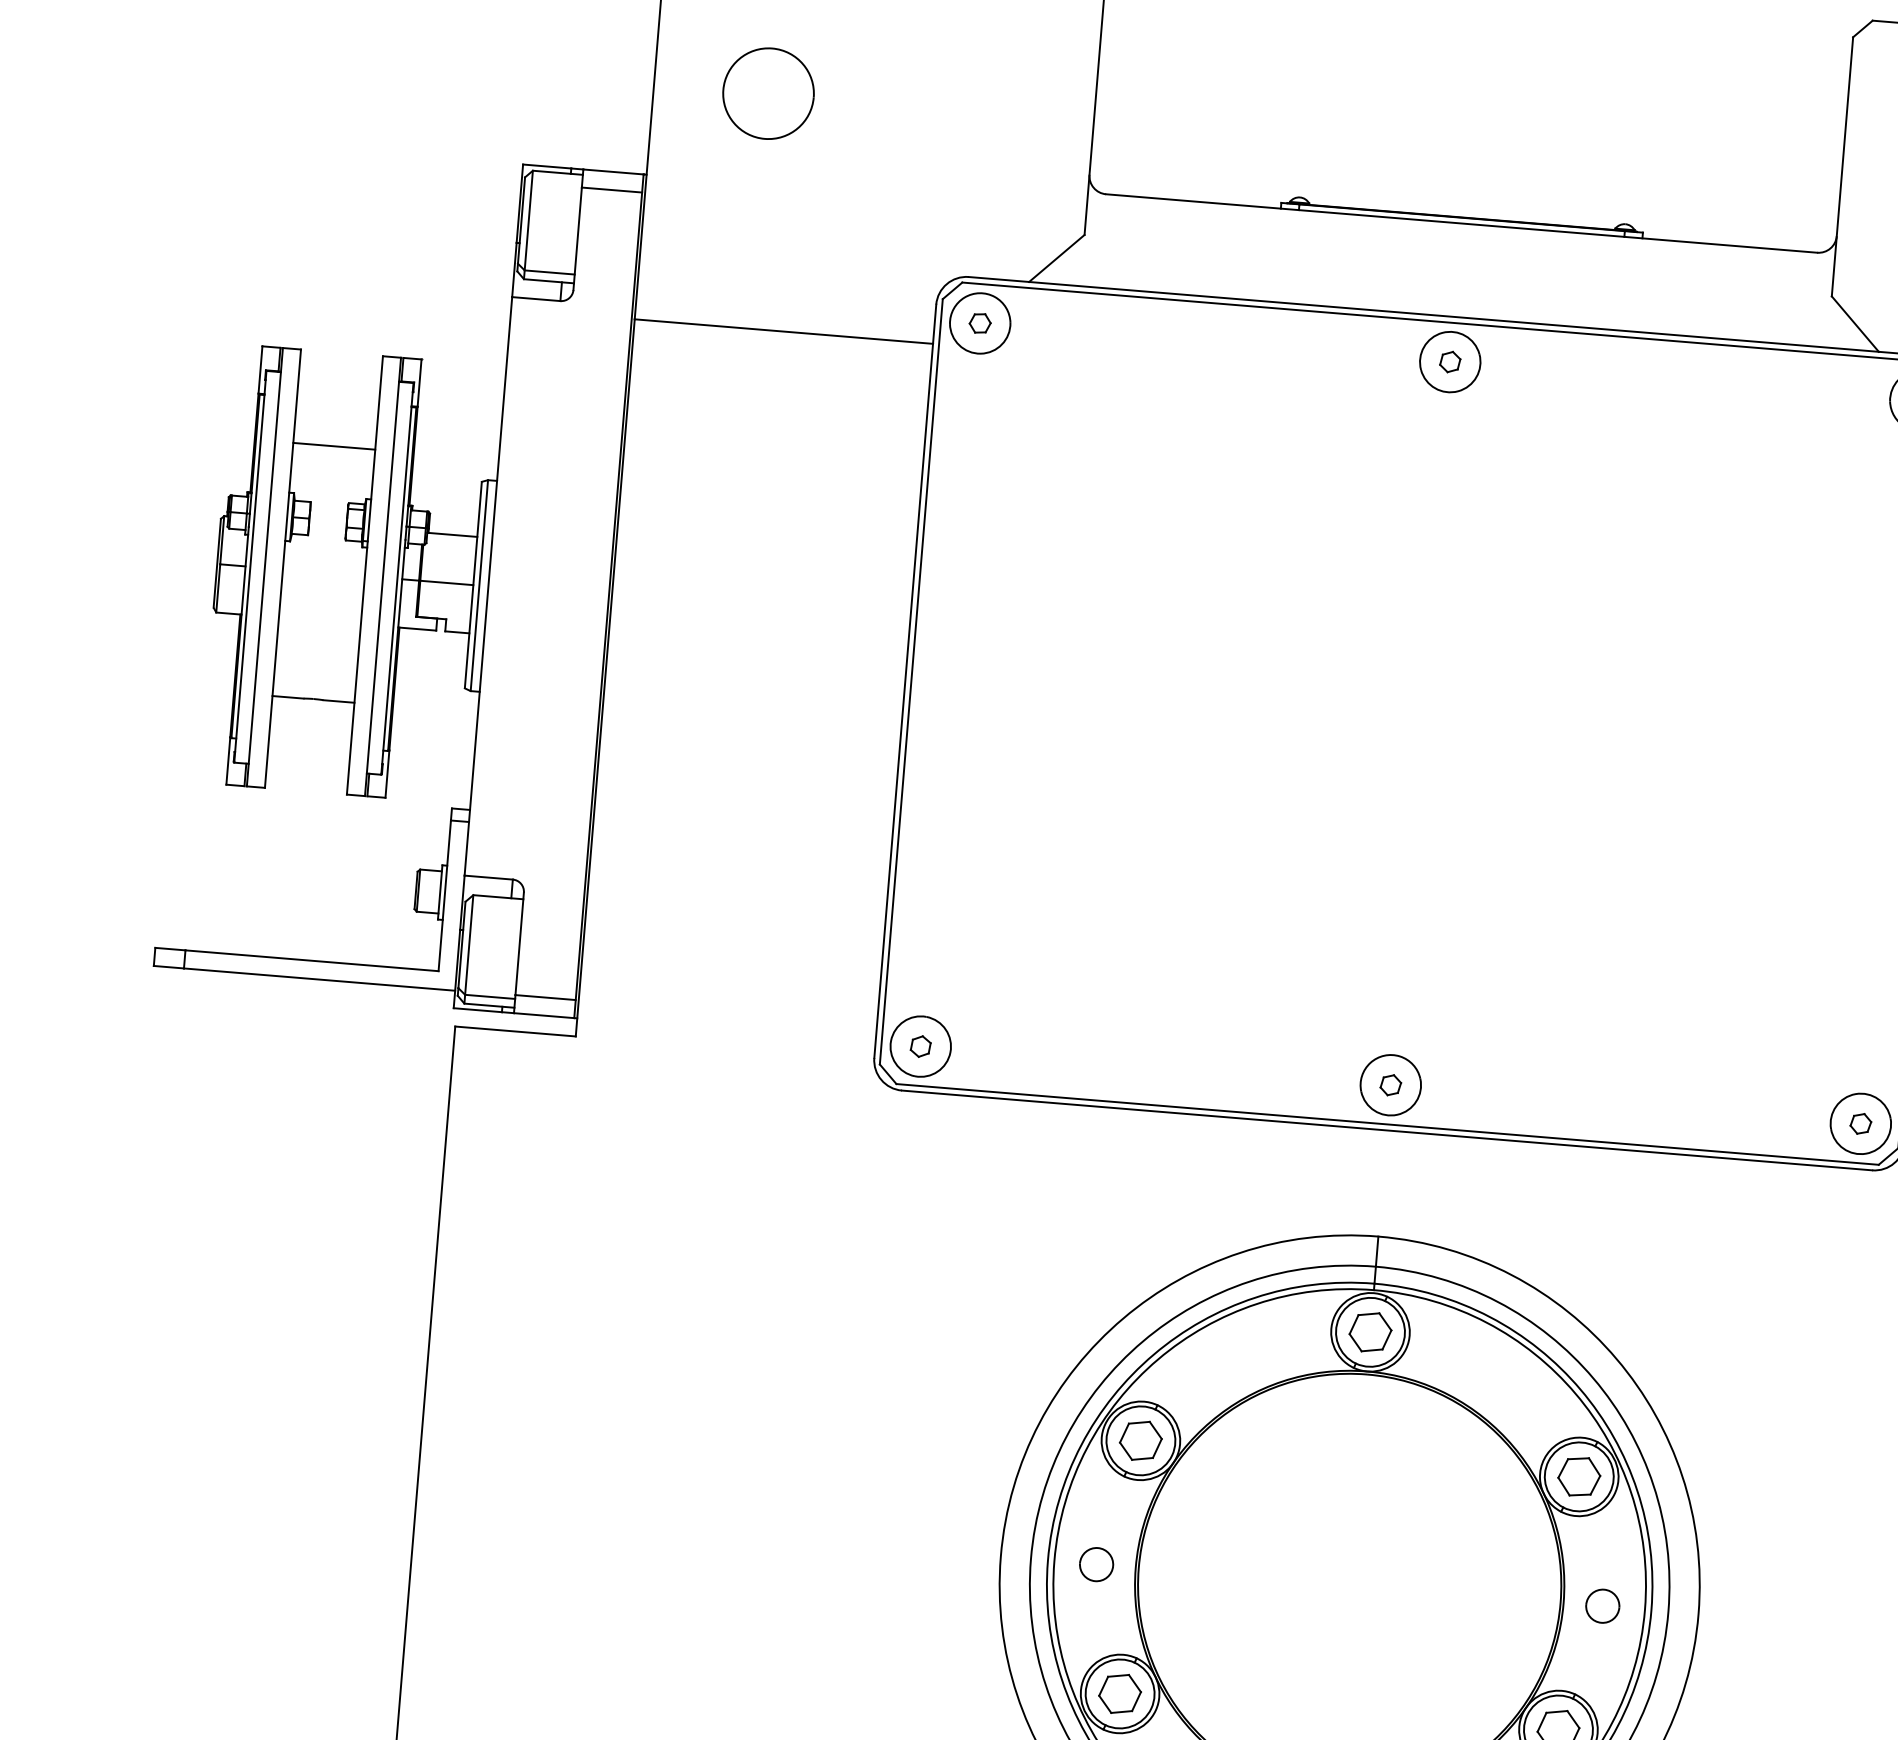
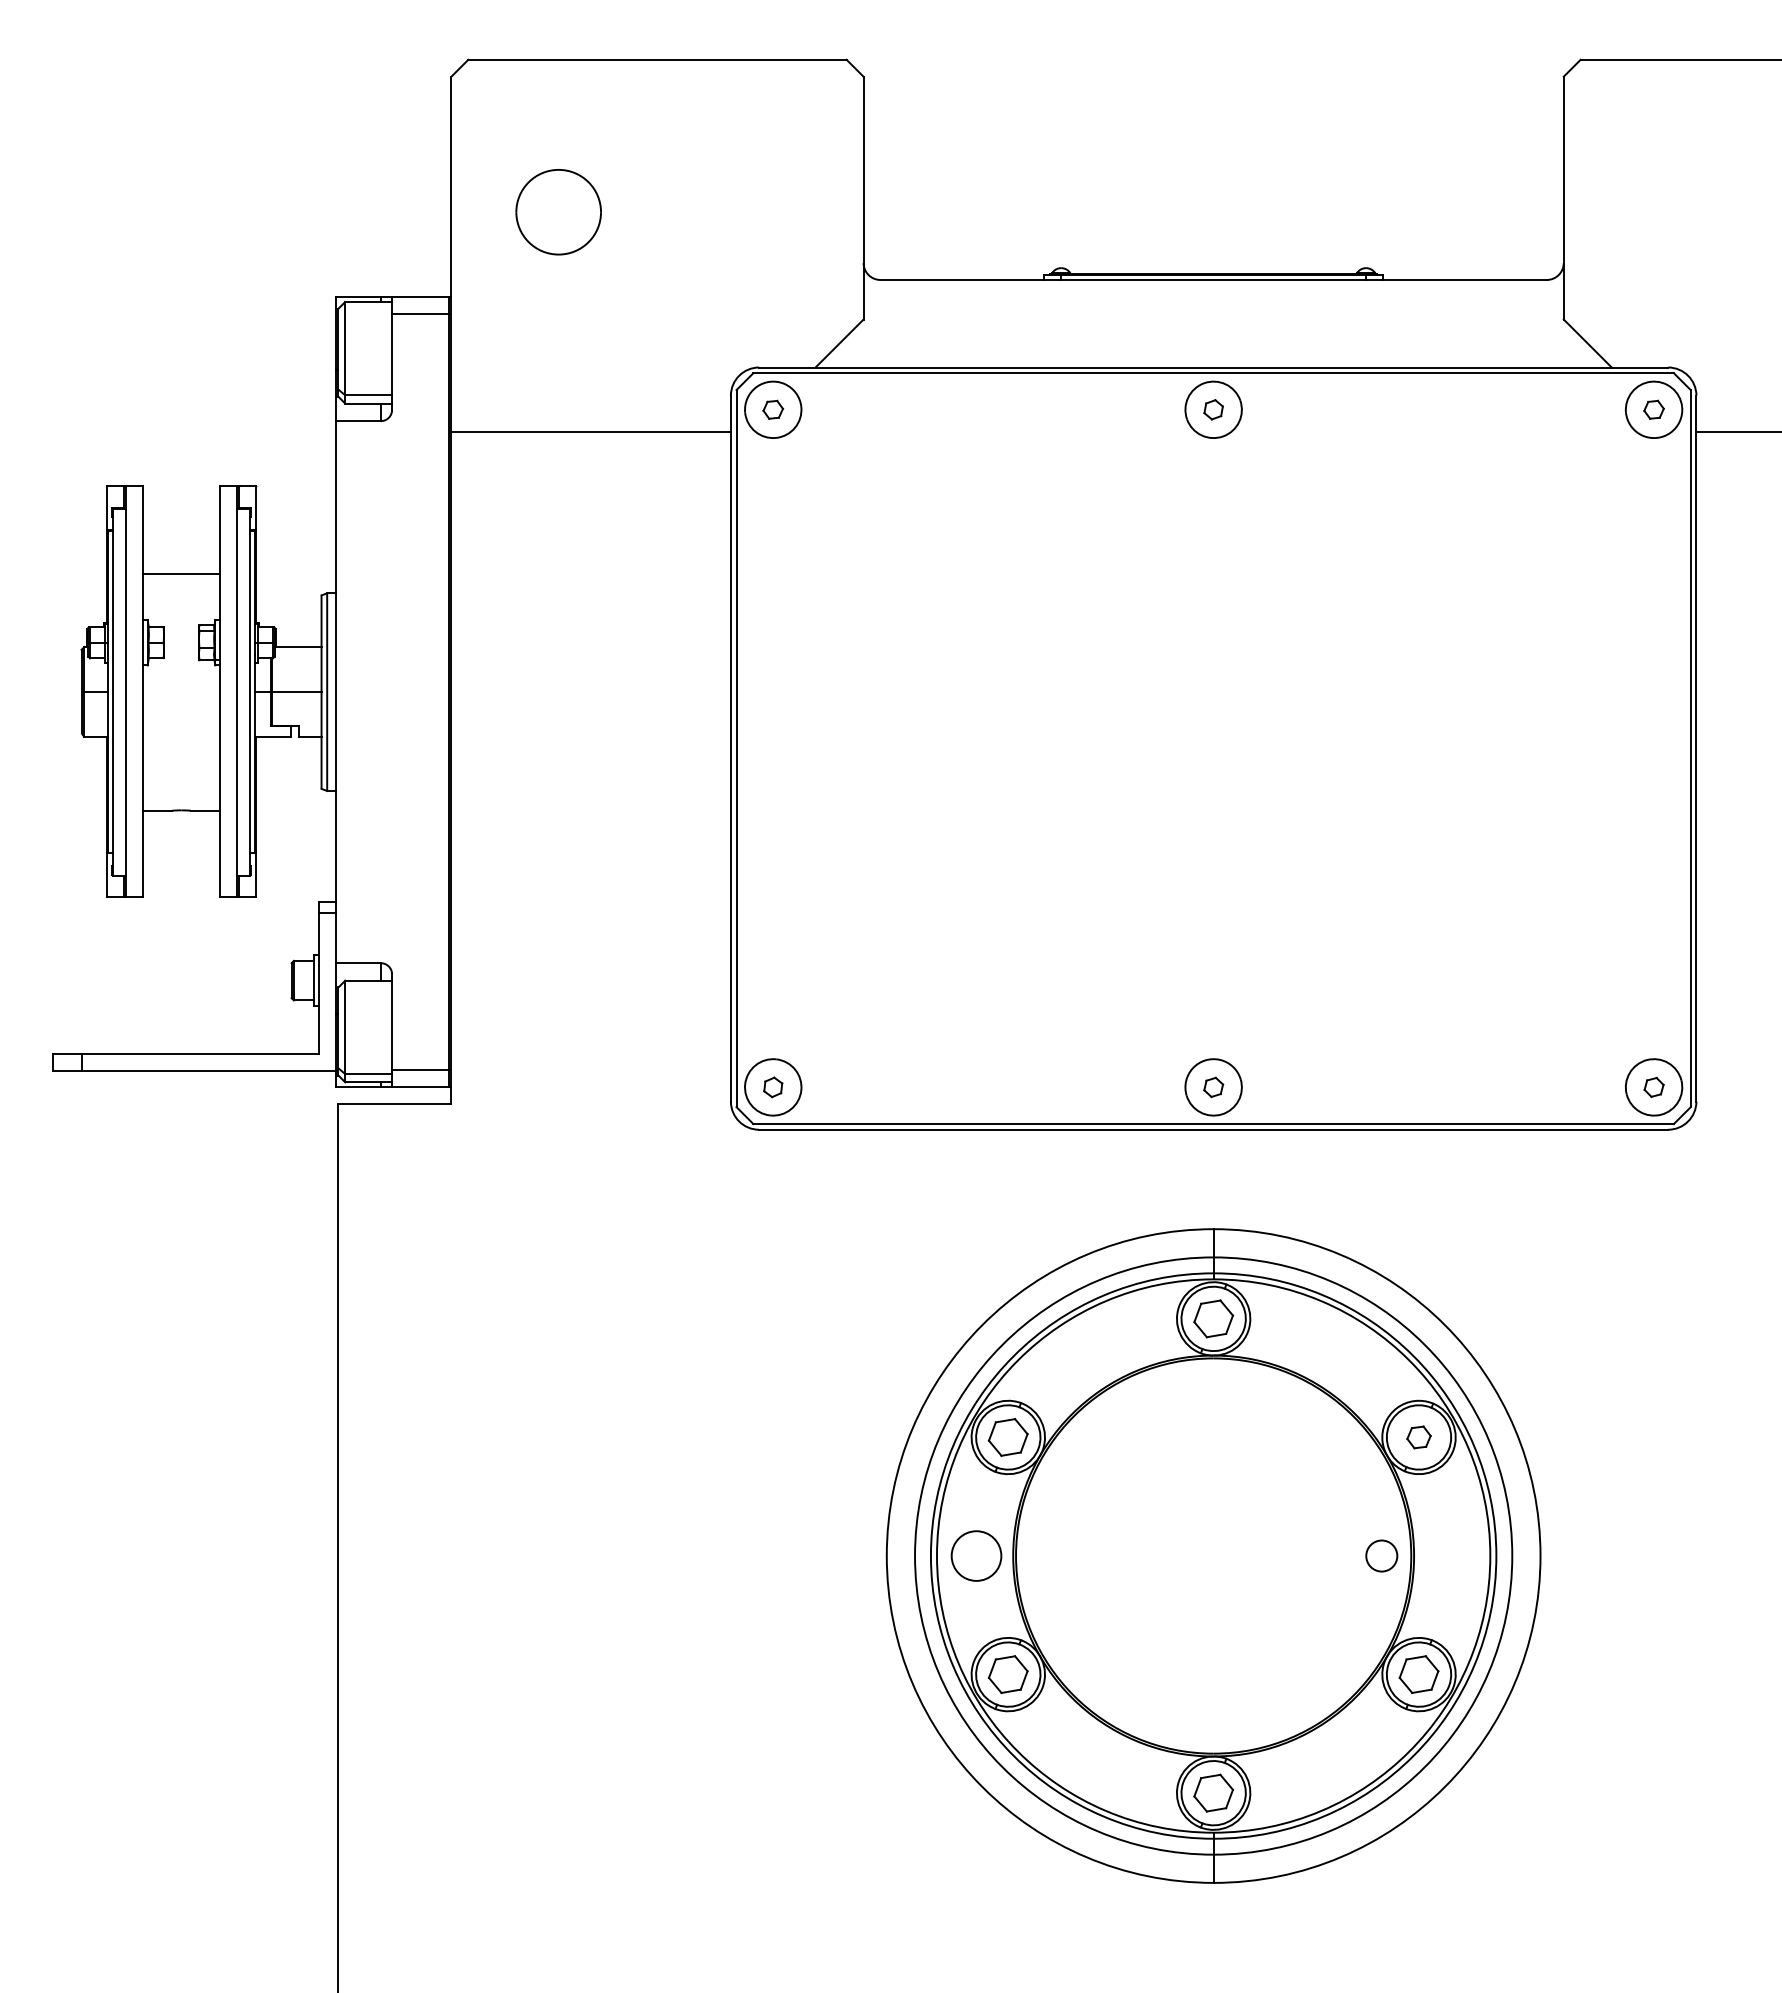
part: (1578, 1476) -> (1418, 1437), size x0.6
part: (1096, 1564) -> (976, 1555), size x1.6
part: (1602, 1605) -> (1381, 1555), moved

